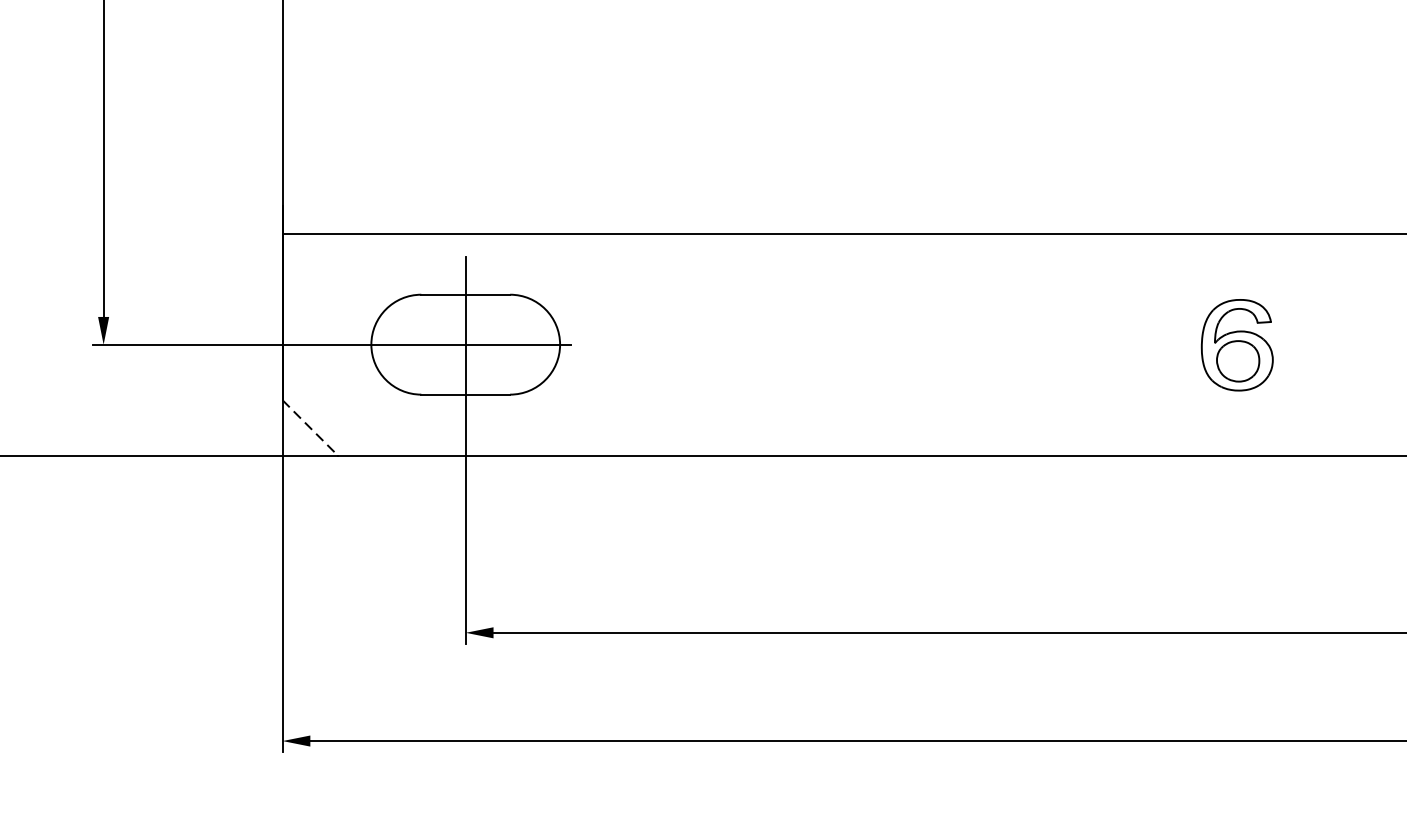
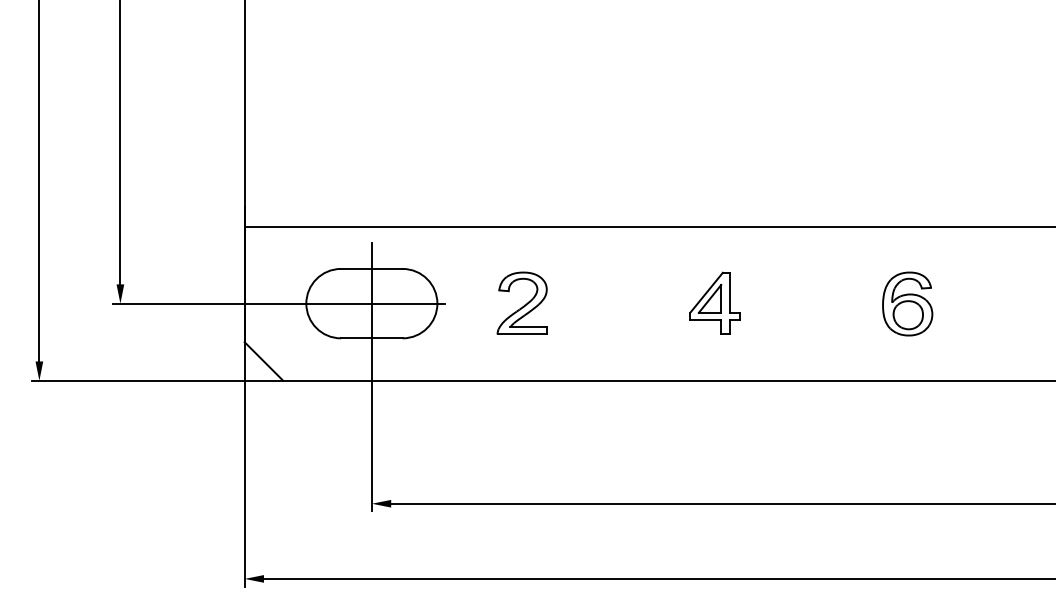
part: (681, 343) -> (521, 302), added
part: (959, 343) -> (714, 302), added
line: (311, 427) -> (264, 361), dashed -> solid

